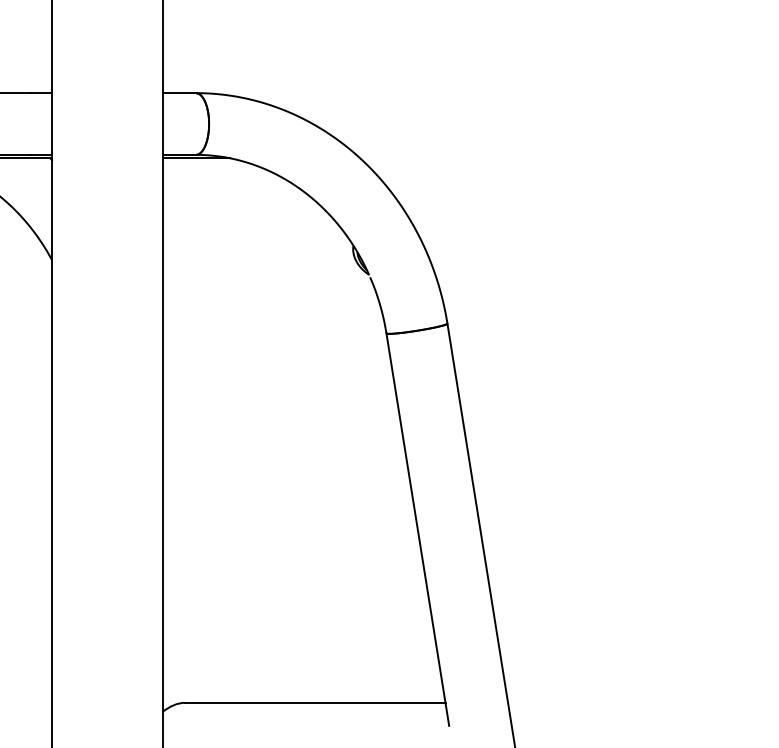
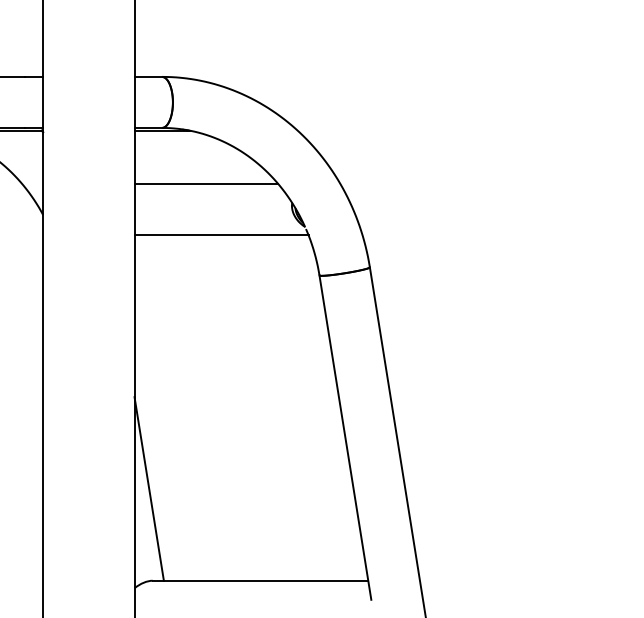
line: (249, 223) -> (206, 184), added
line: (267, 285) -> (221, 235), added
line: (179, 591) -> (148, 488), added

